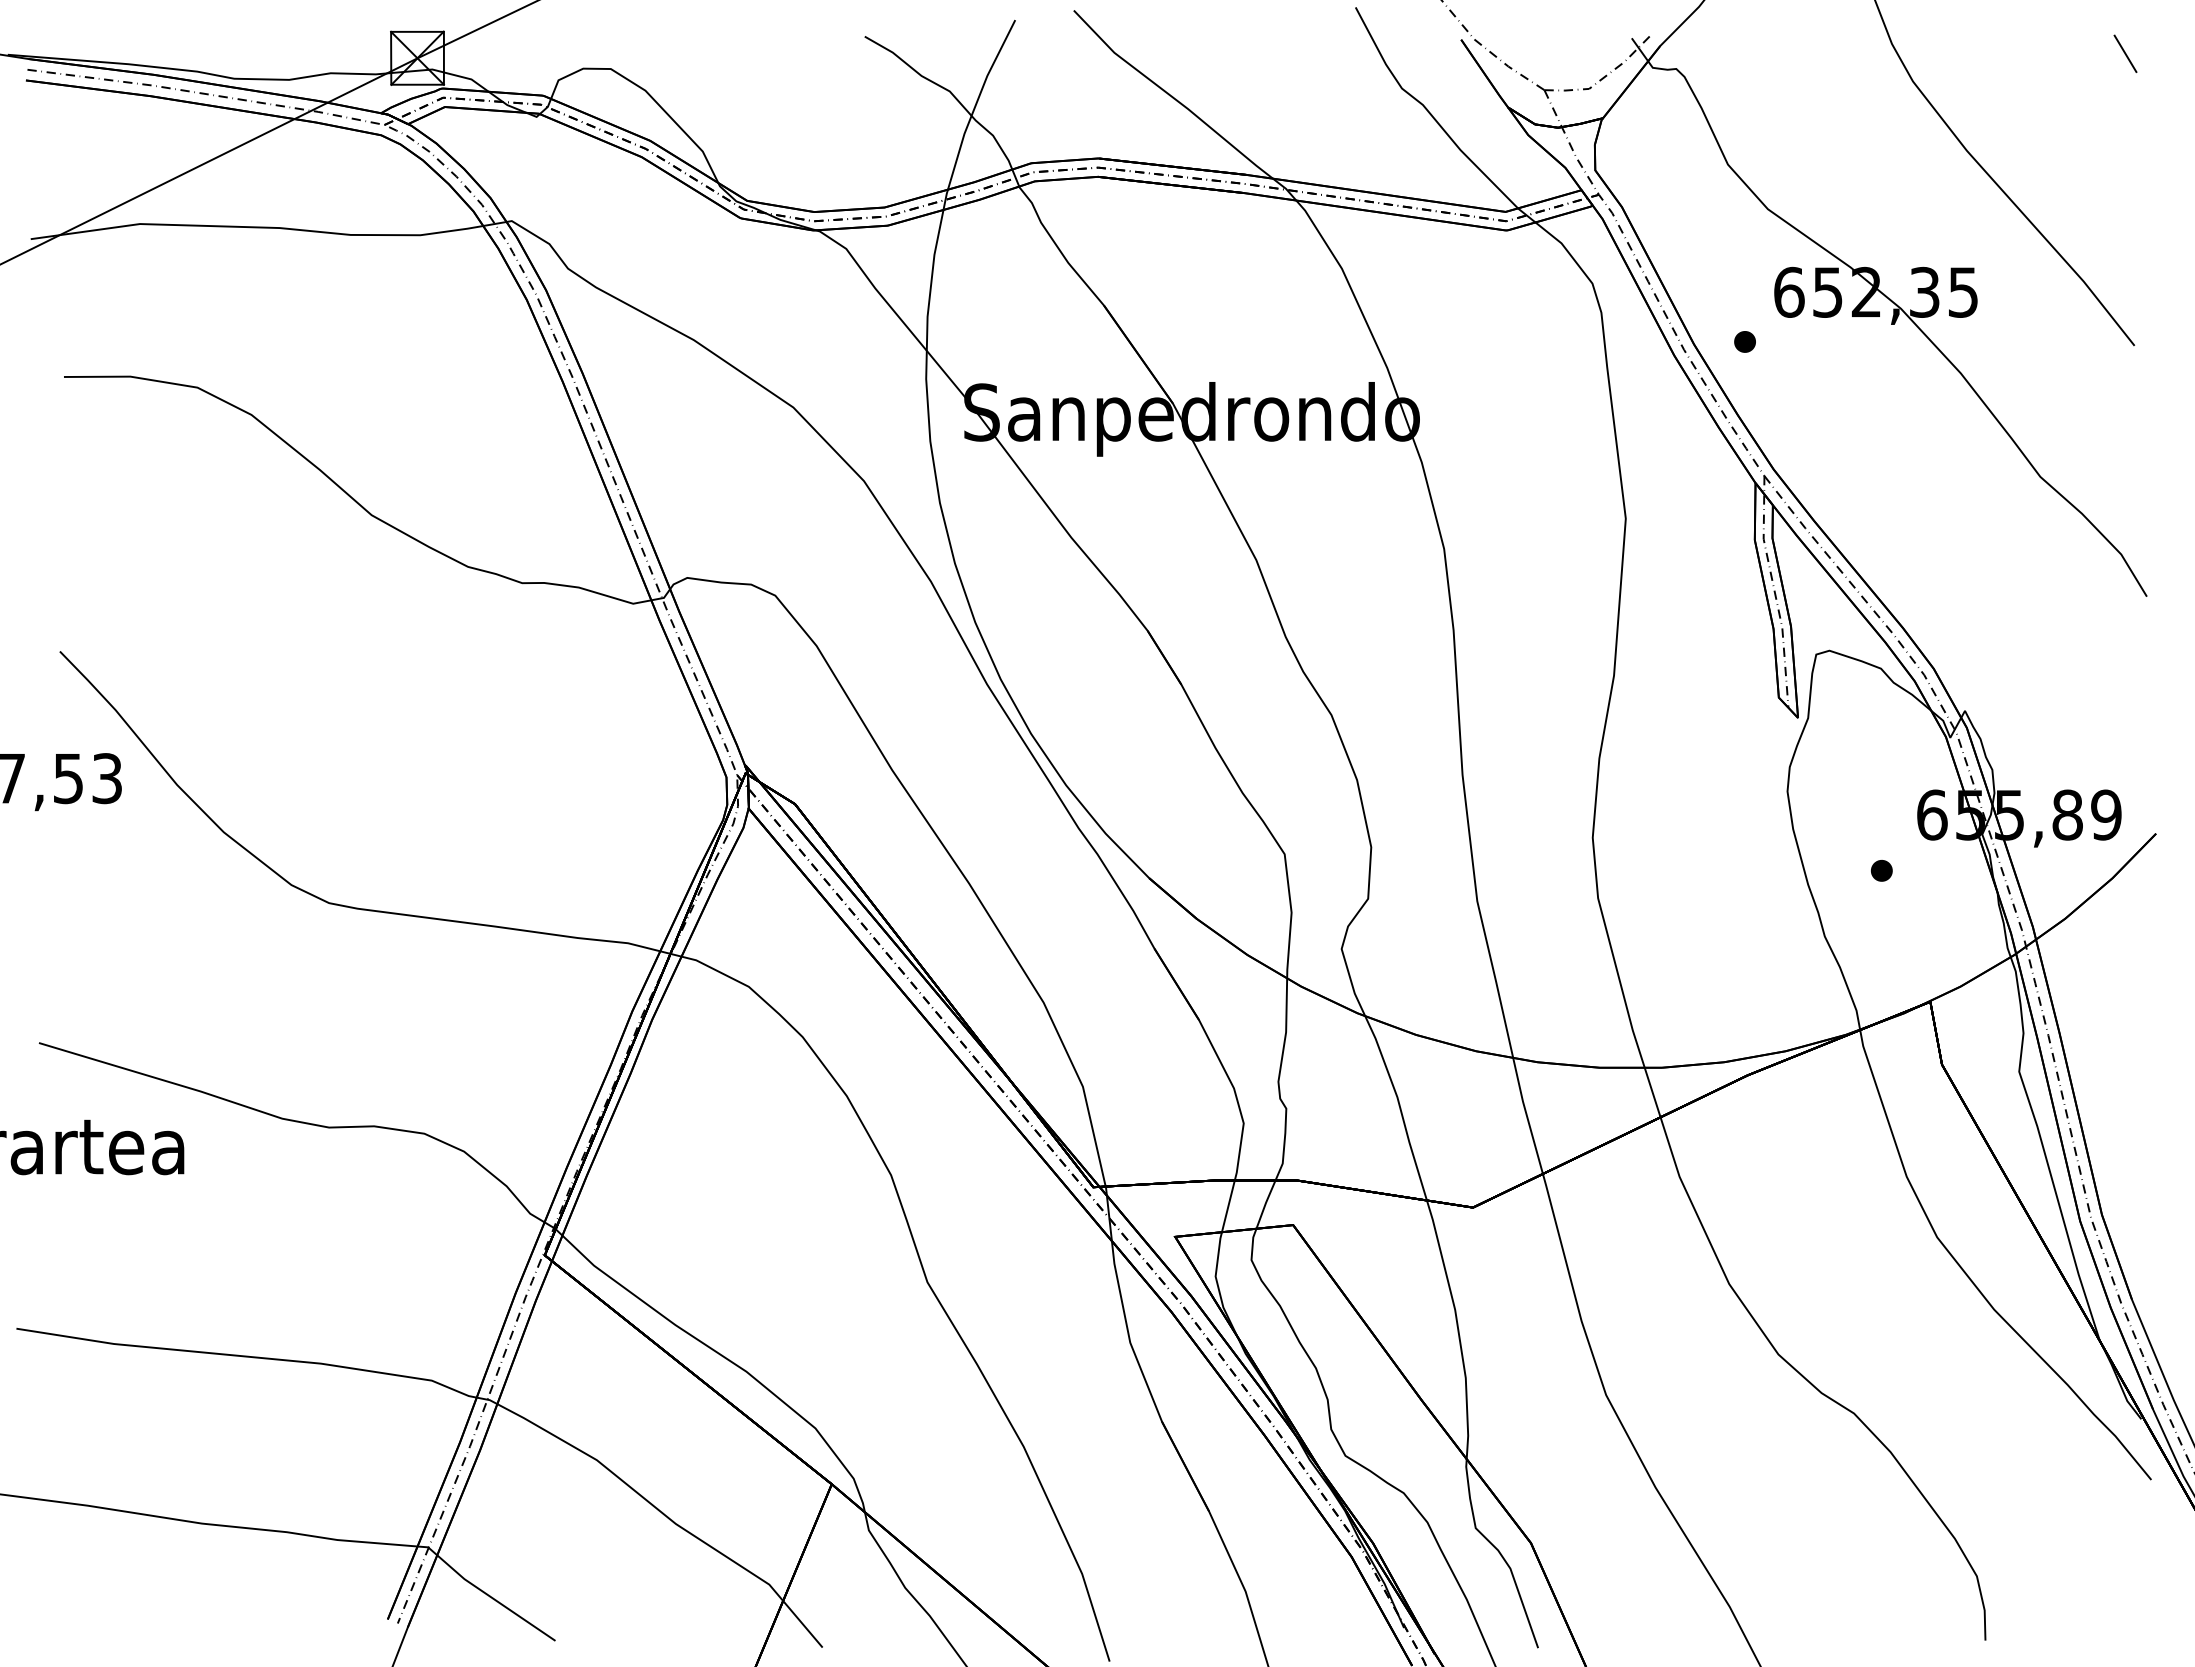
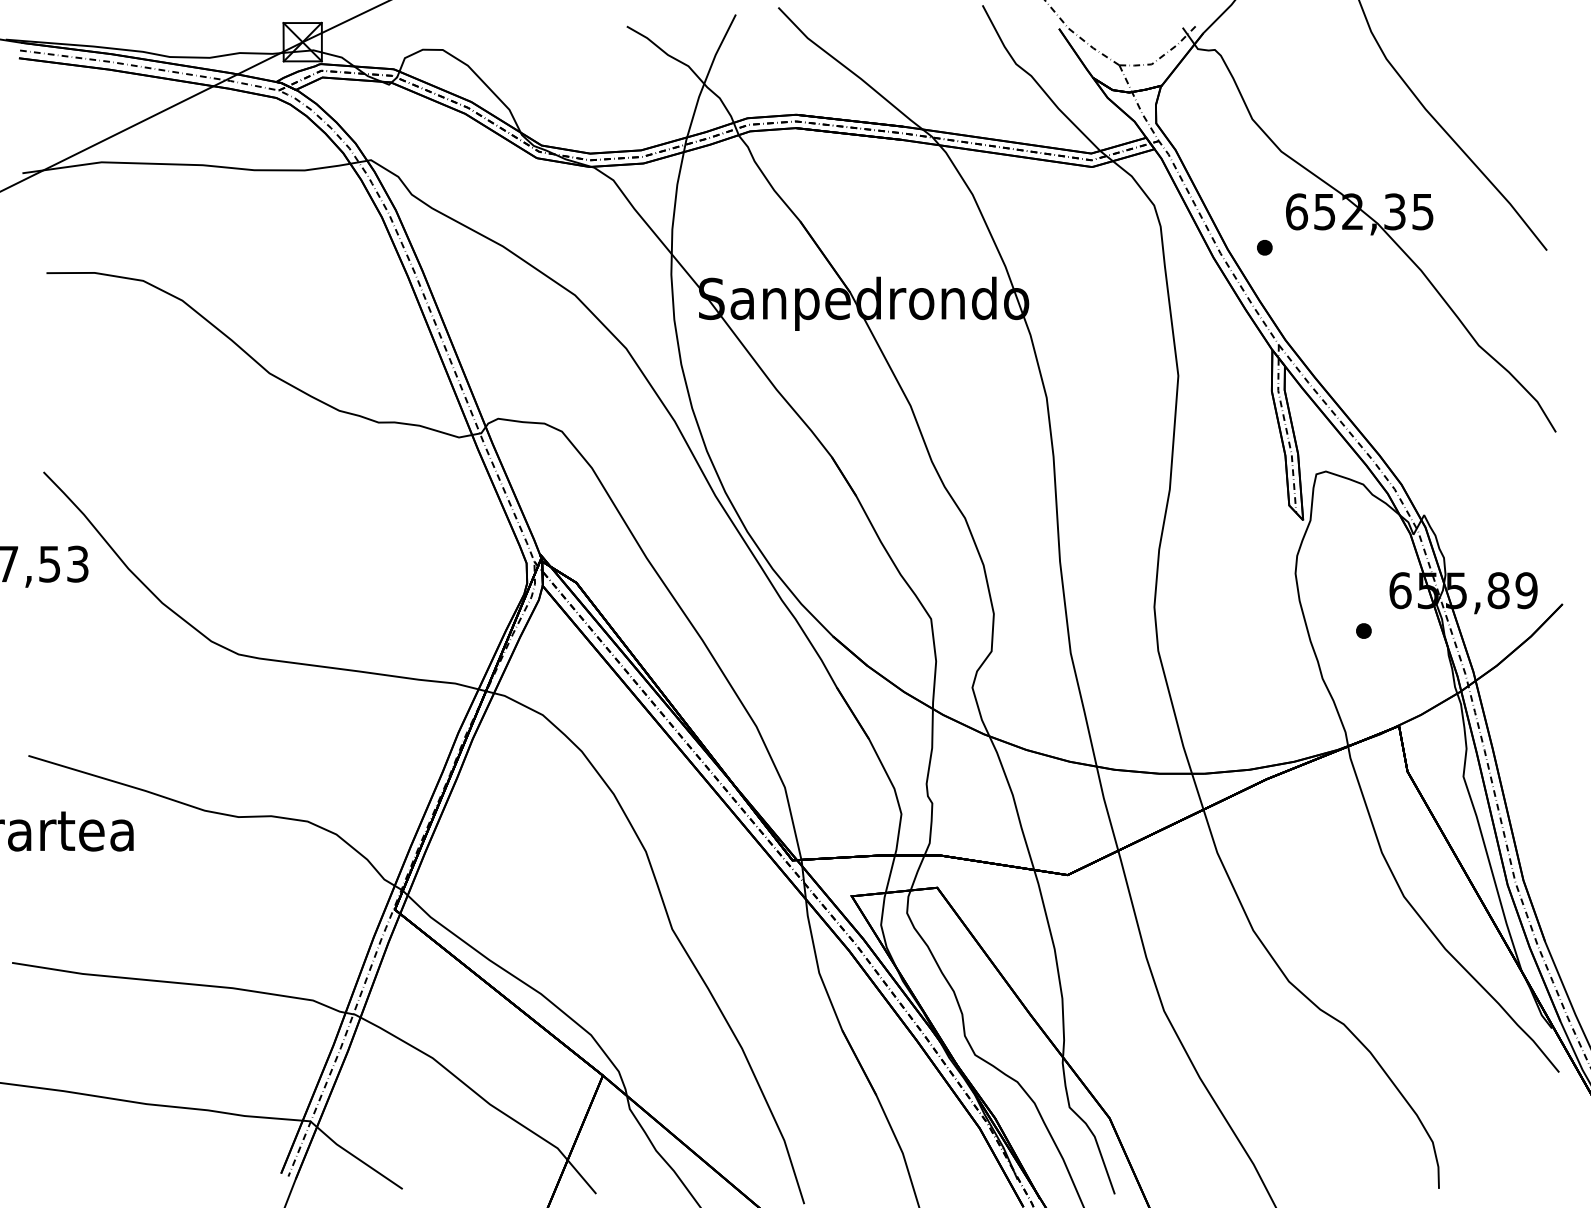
line: (2125, 53) -> (1540, 38), removed

